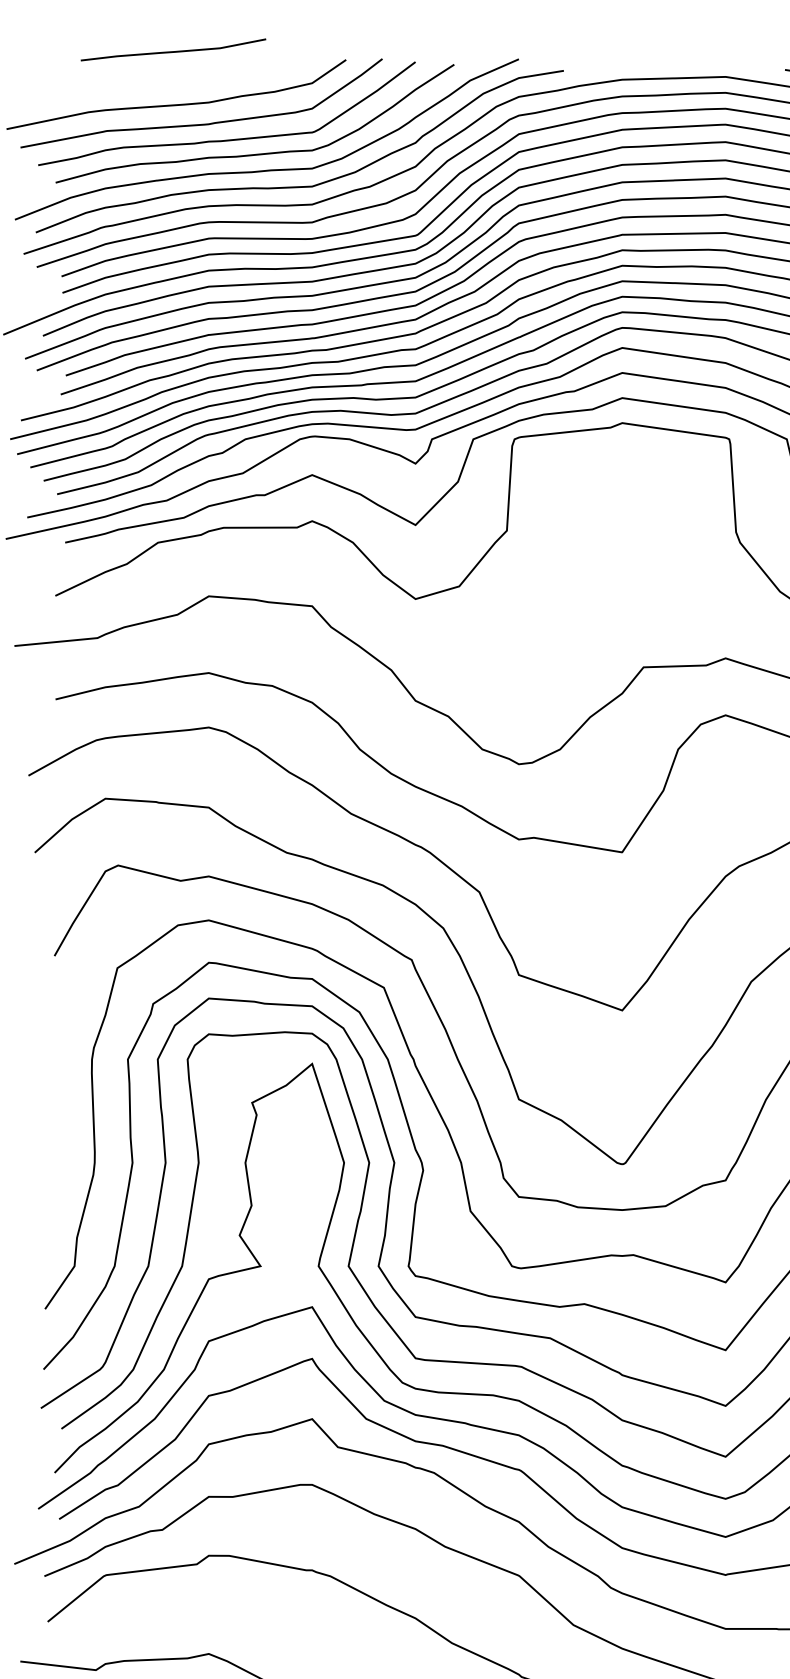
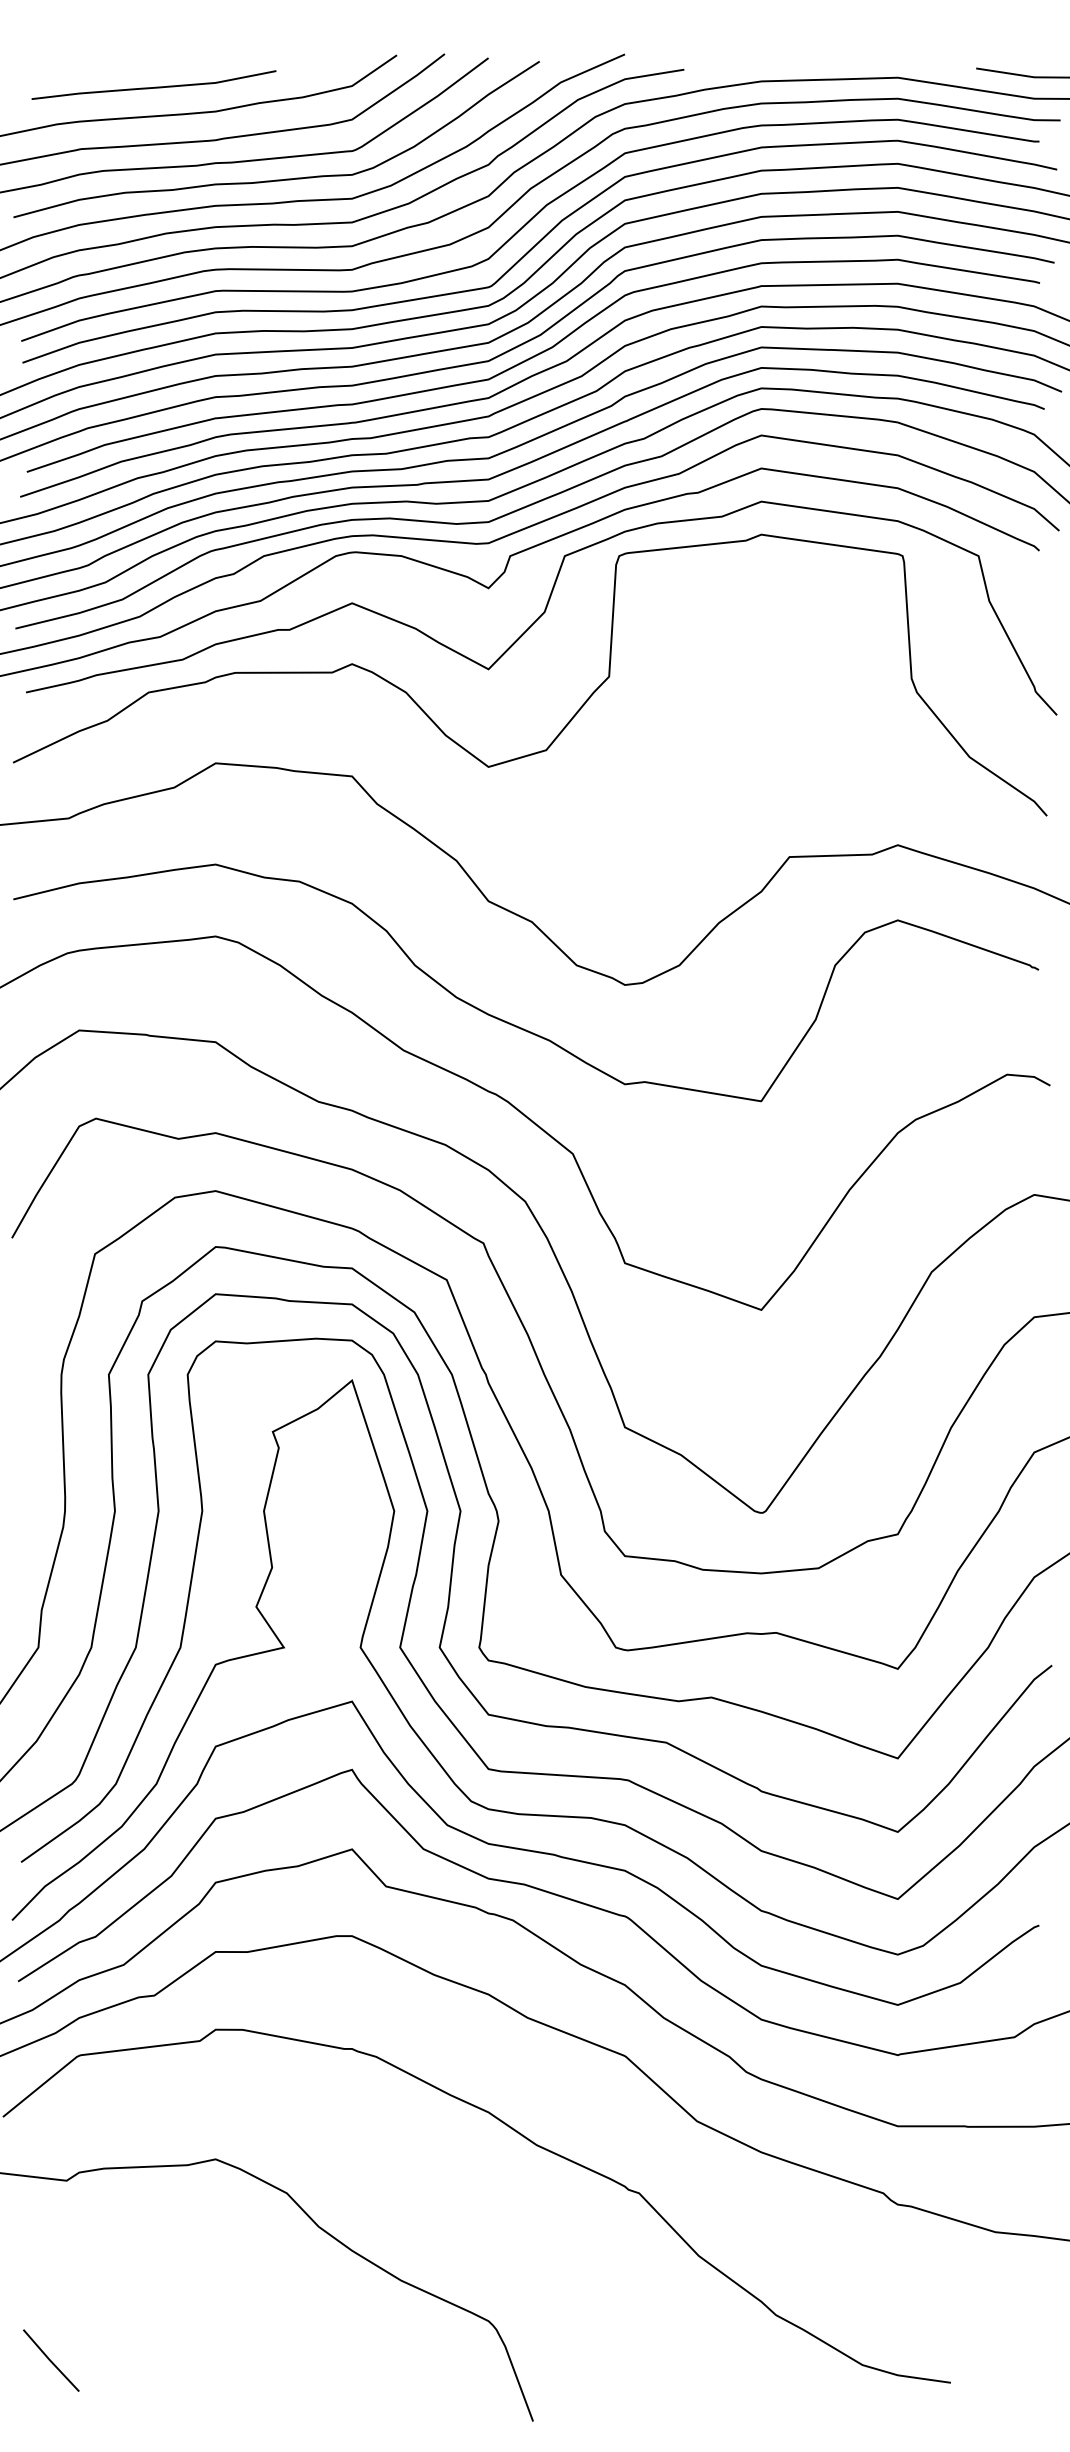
curve: (173, 50) -> (154, 86), moved

